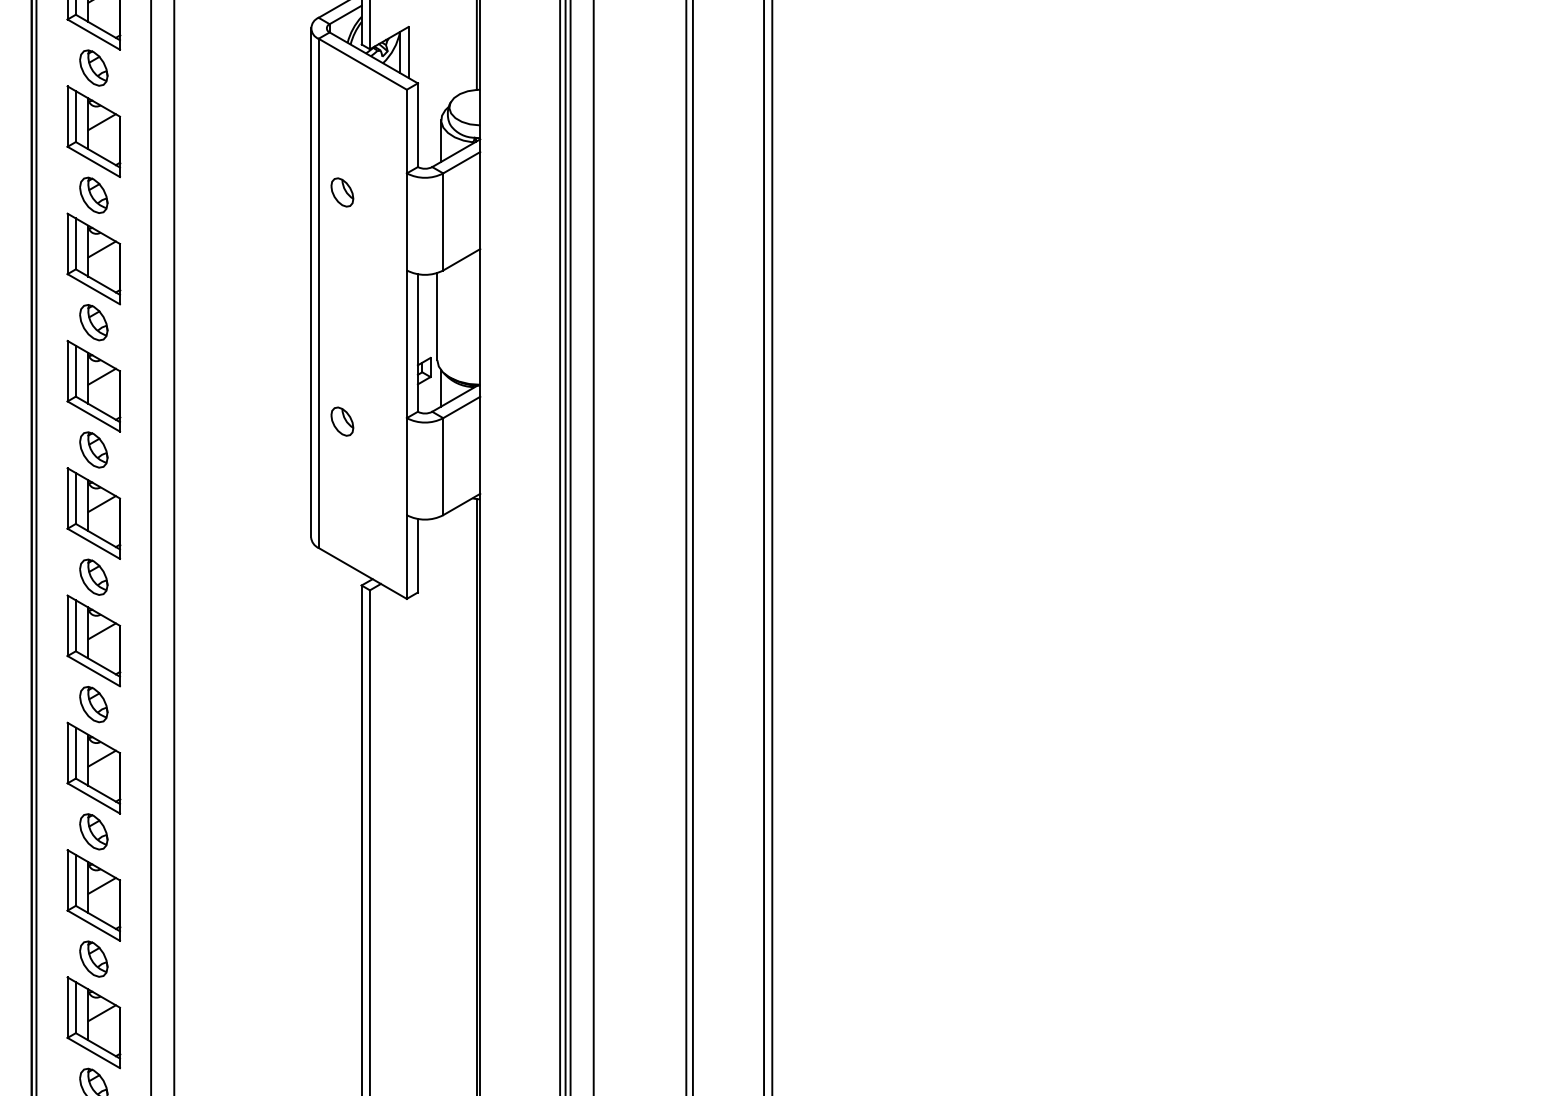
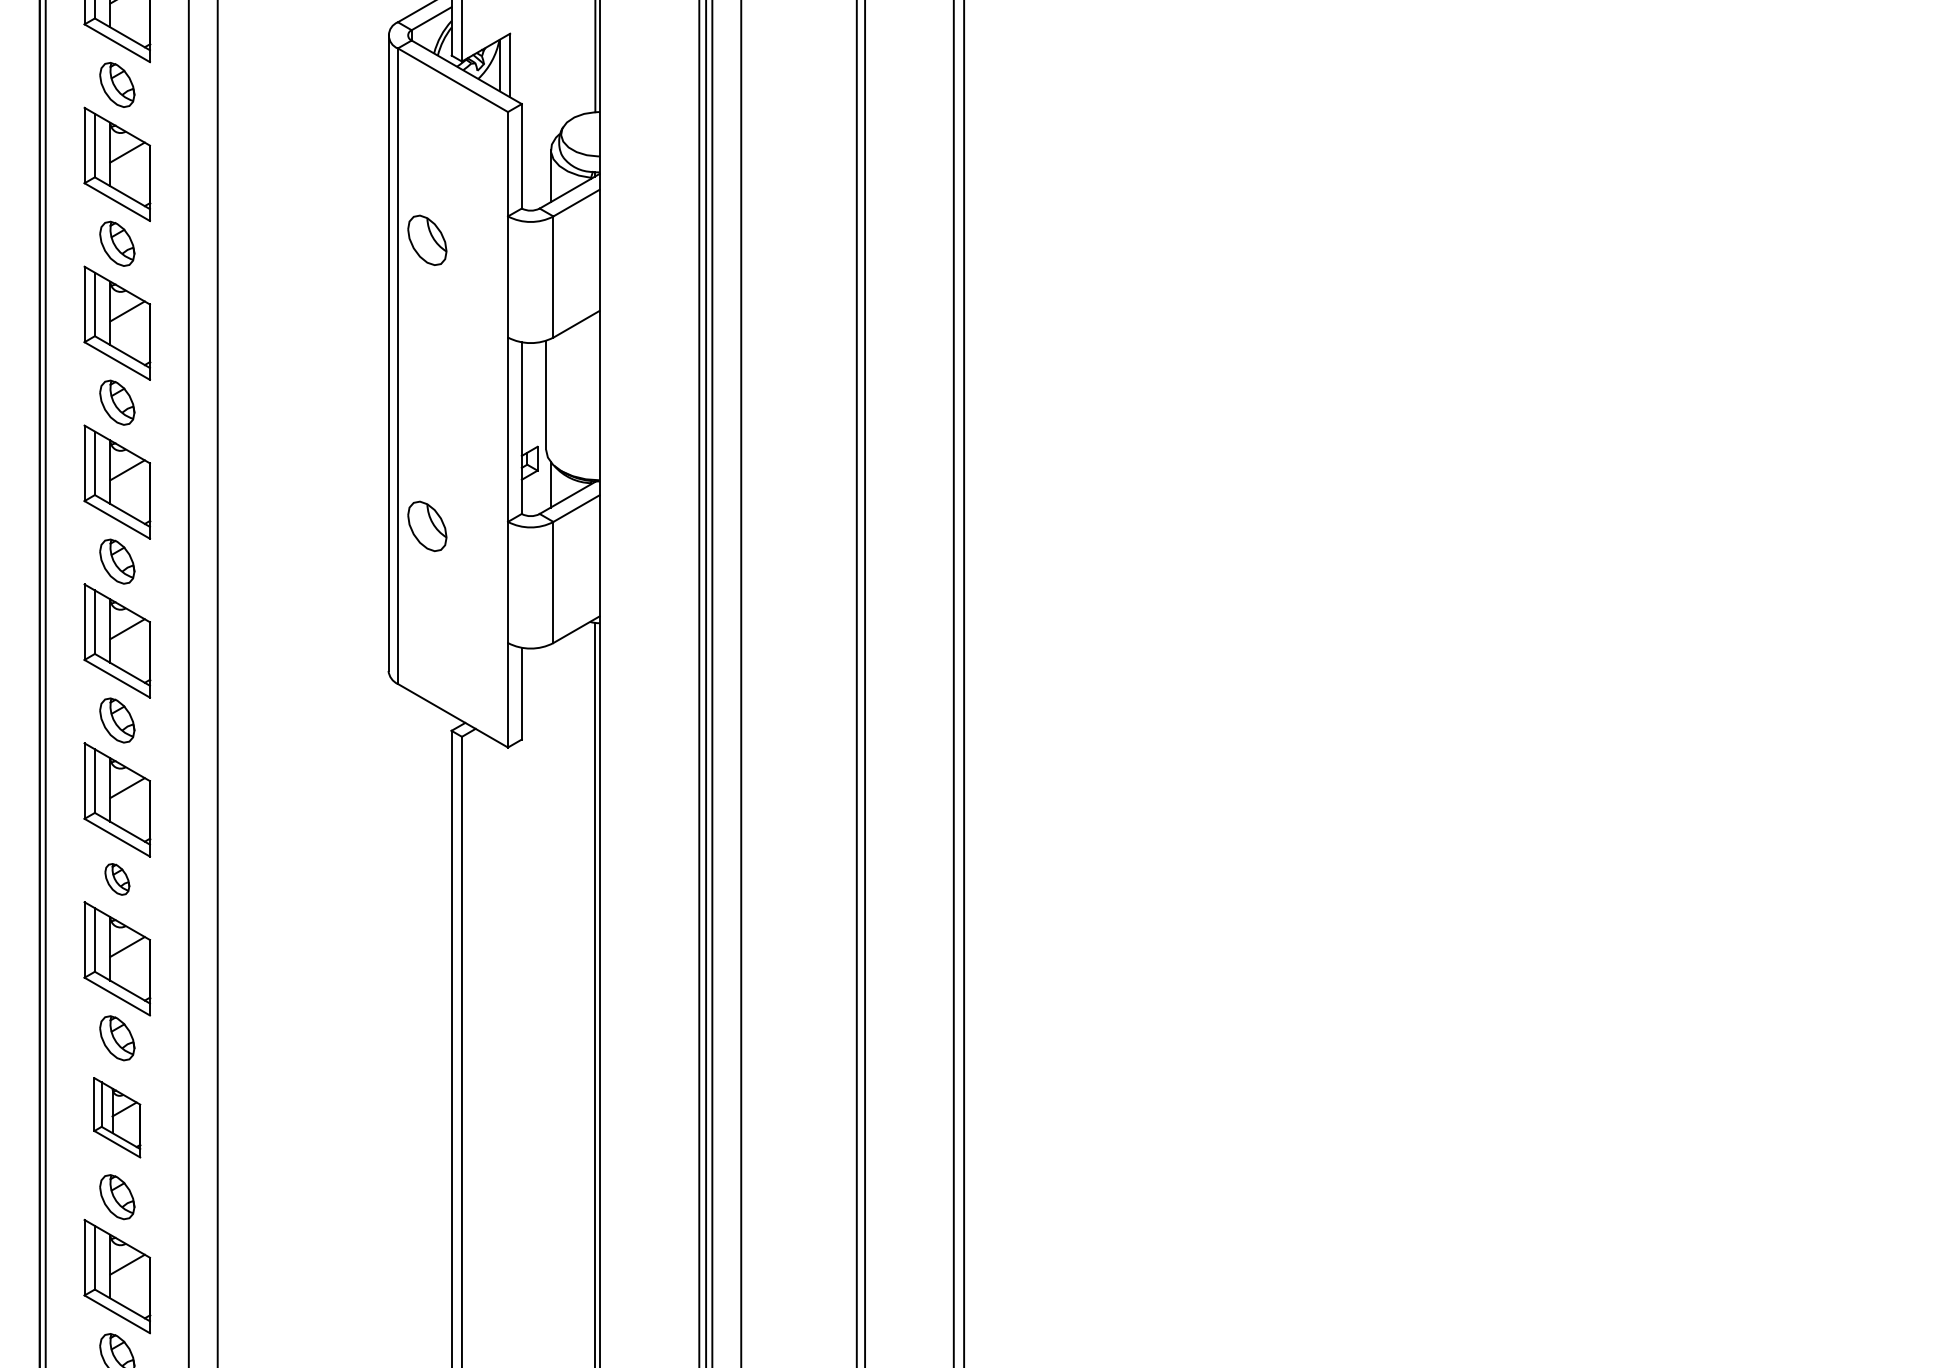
part: (342, 191) -> (427, 239), size x1.4
part: (342, 421) -> (427, 525), size x1.4
part: (93, 704) -> (117, 879), size x0.7
part: (93, 895) -> (117, 1117), size x0.7

